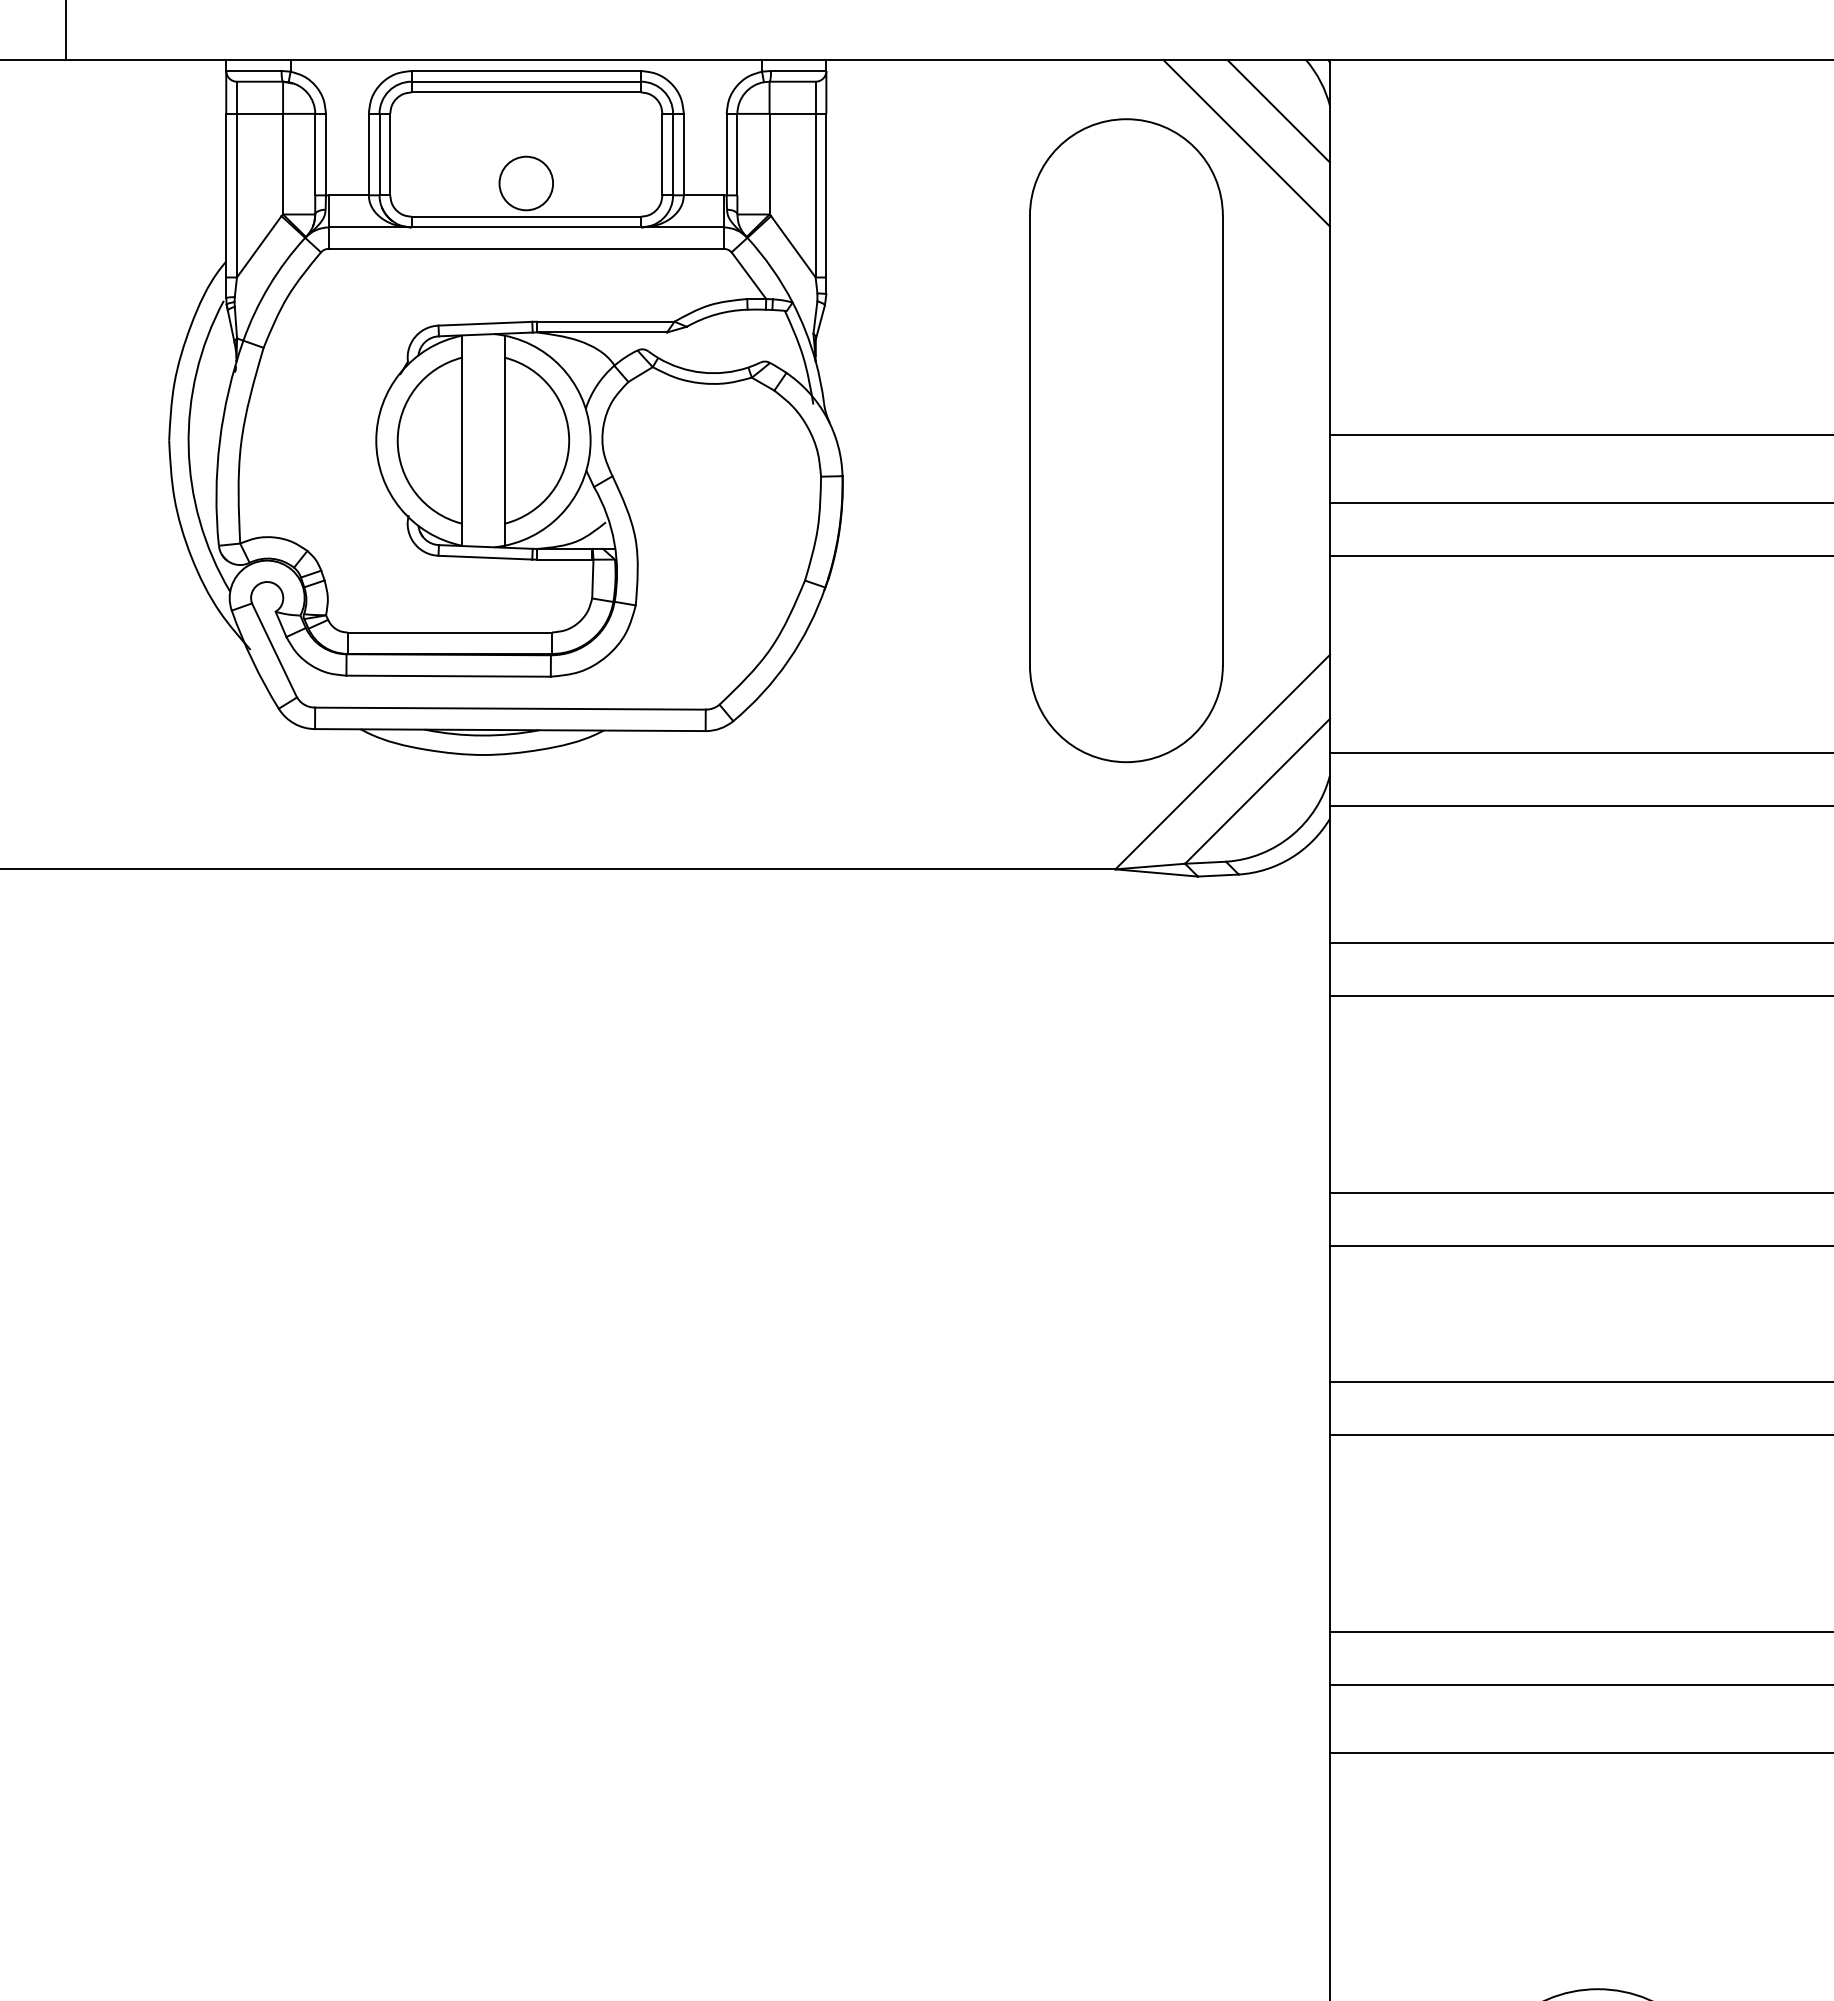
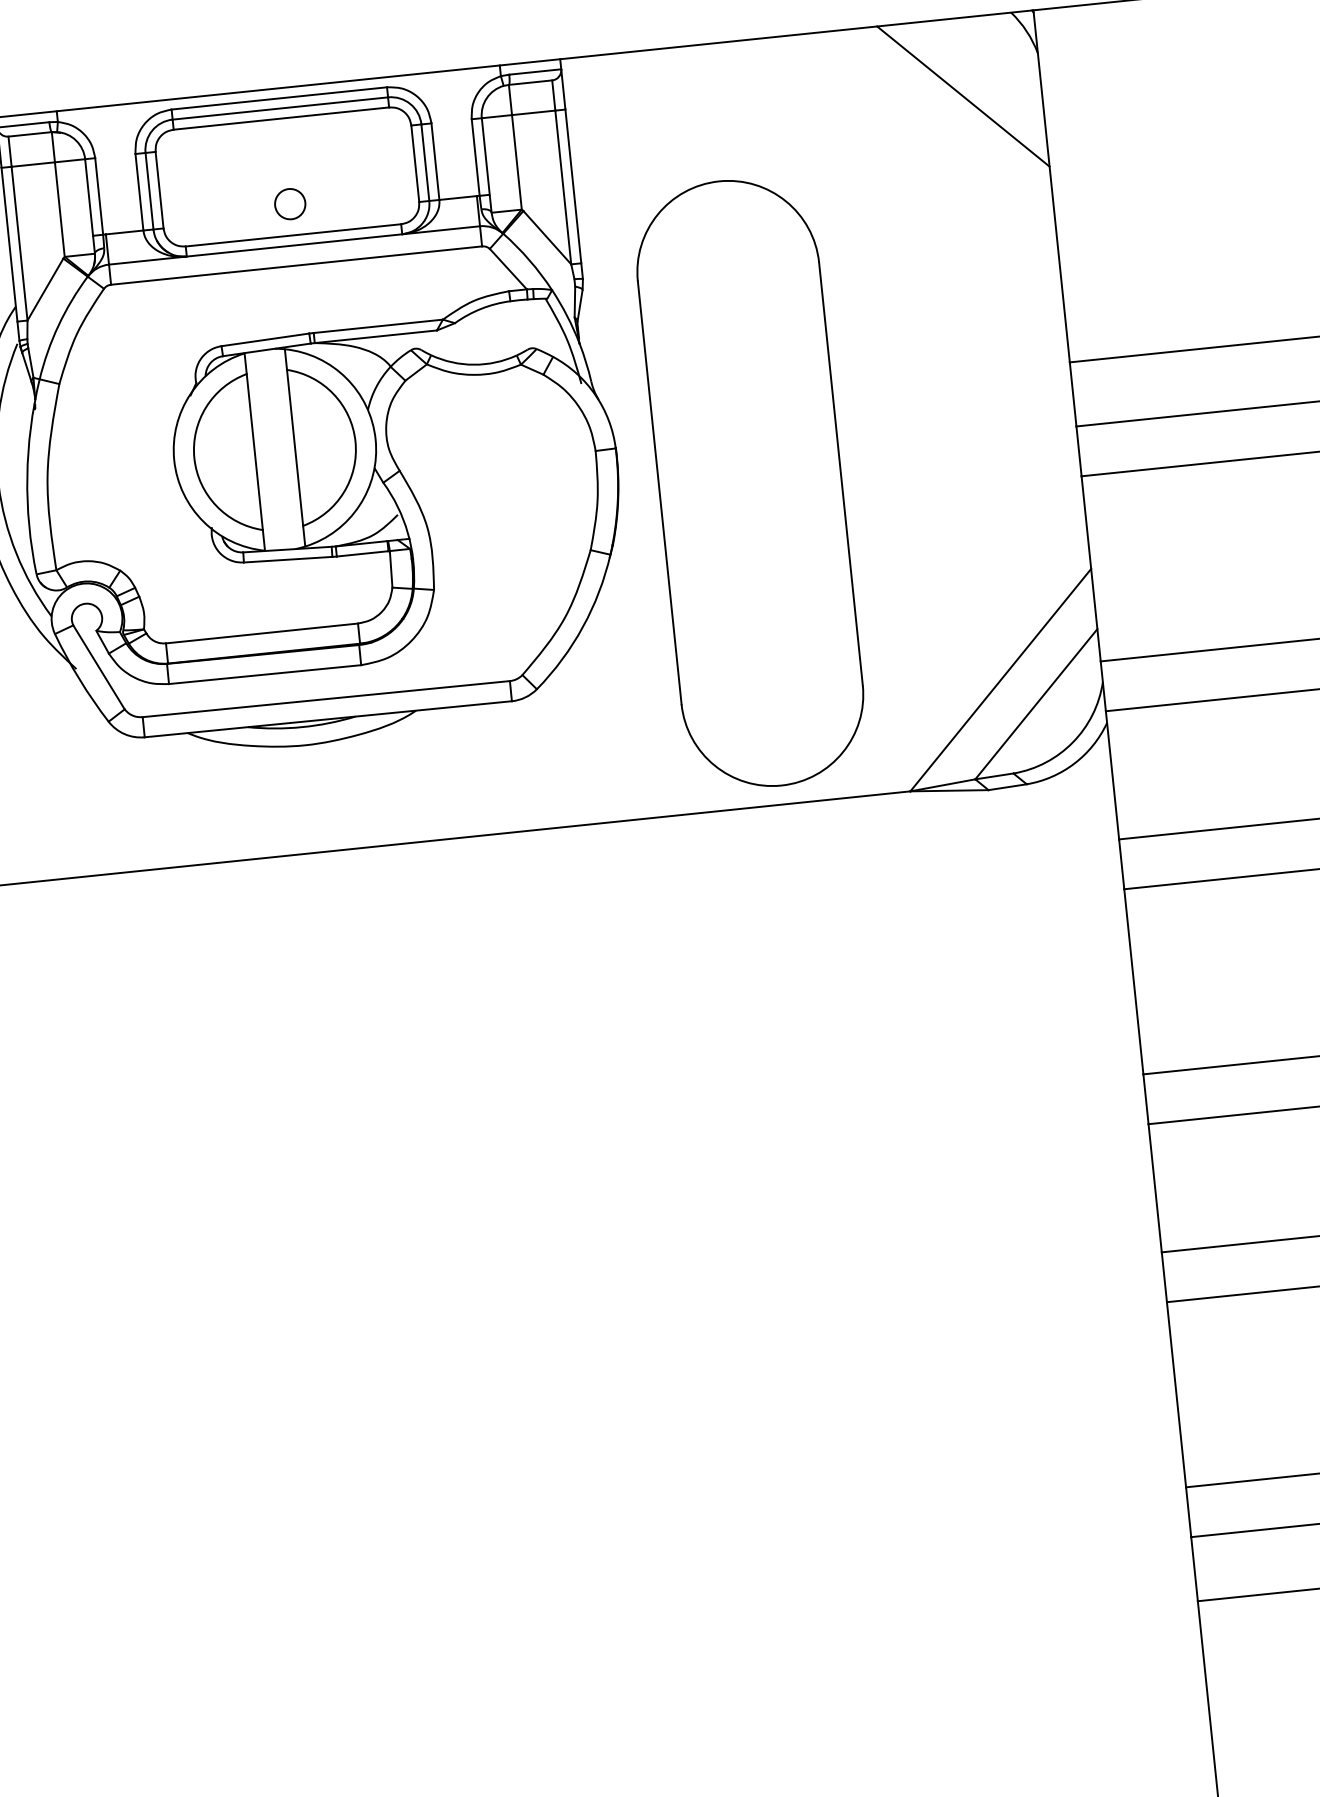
line: (1278, 111) -> (990, 63), removed
circle: (526, 183) -> (290, 204), size x0.6
part: (1126, 440) -> (750, 483), moved

